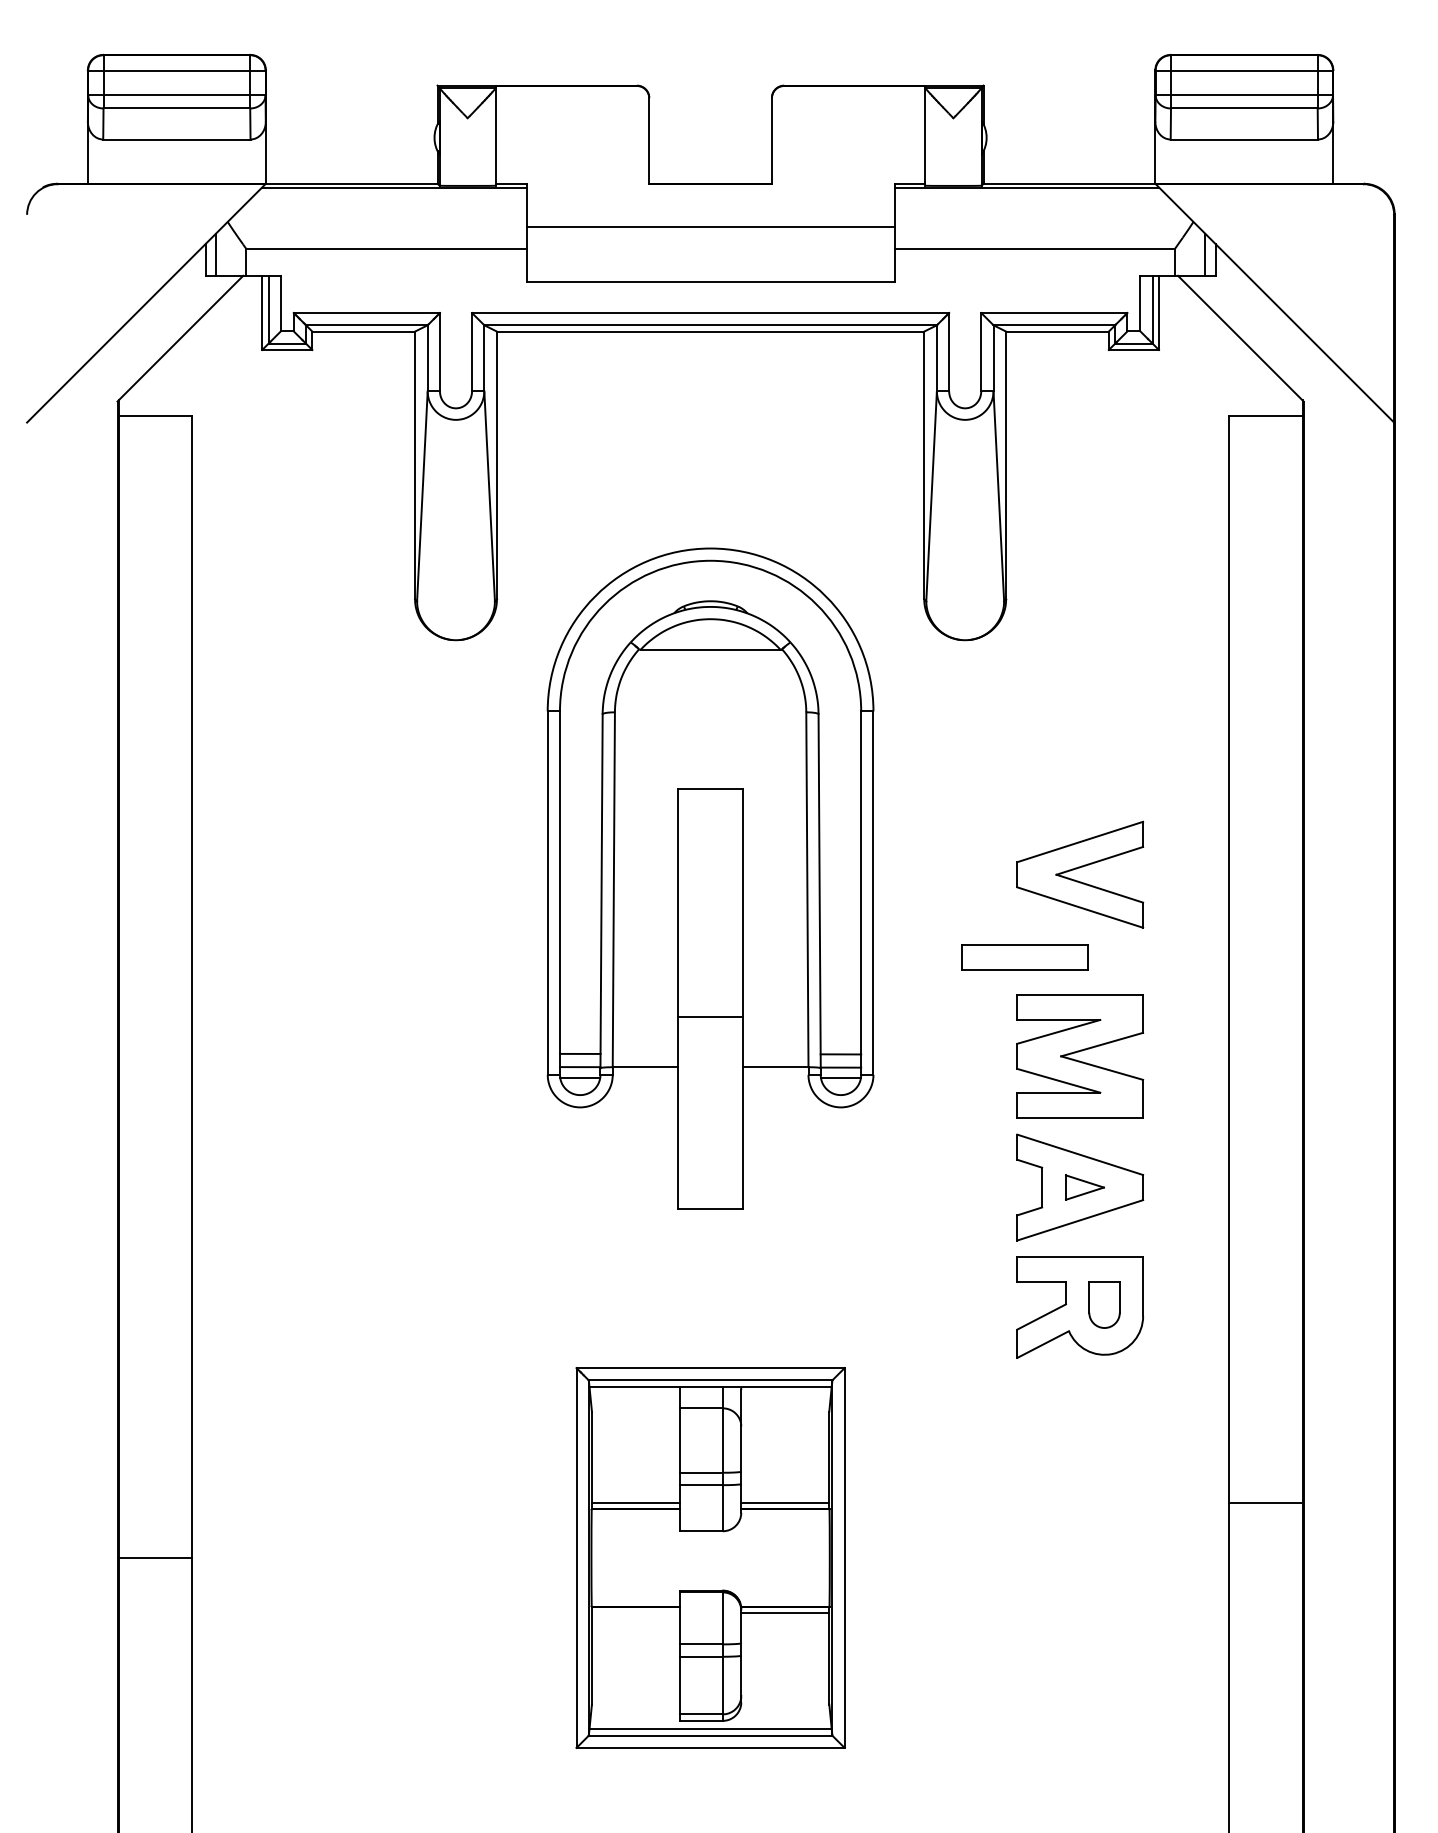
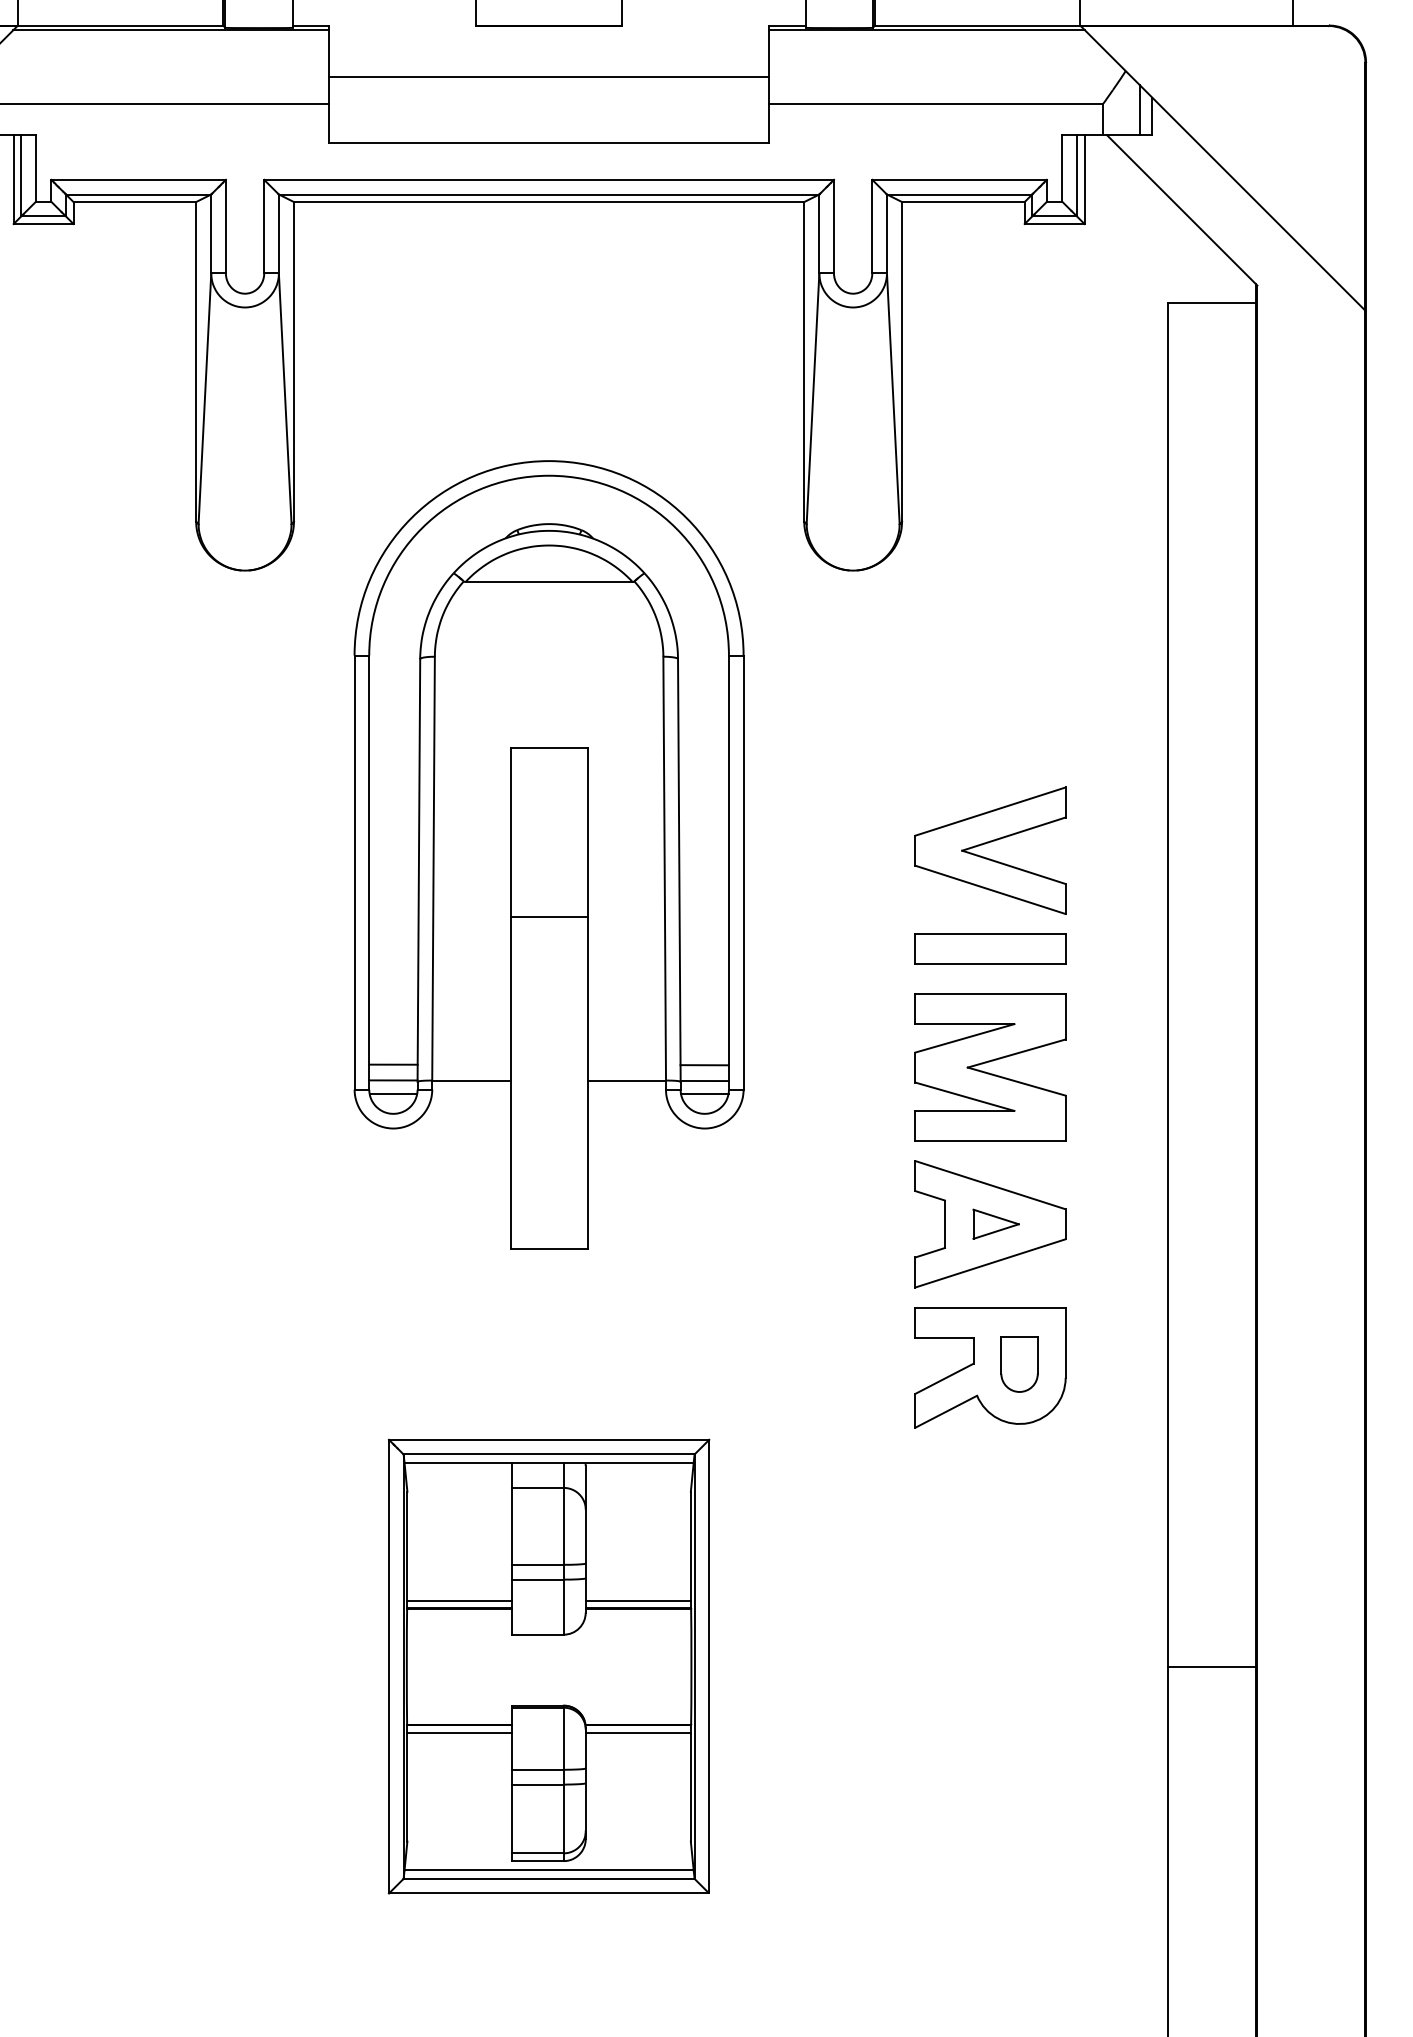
part: (1024, 957) -> (989, 949), moved
line: (710, 1017) -> (548, 917), moved
line: (1265, 1503) -> (1211, 1667), moved
line: (635, 1613) -> (459, 1732), added

